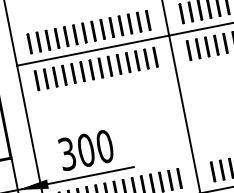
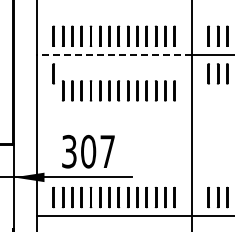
line: (92, 50) -> (114, 55), solid -> dashed
part: (100, 67) -> (118, 90), moved
text: (104, 146) -> (107, 151), 300 -> 307

